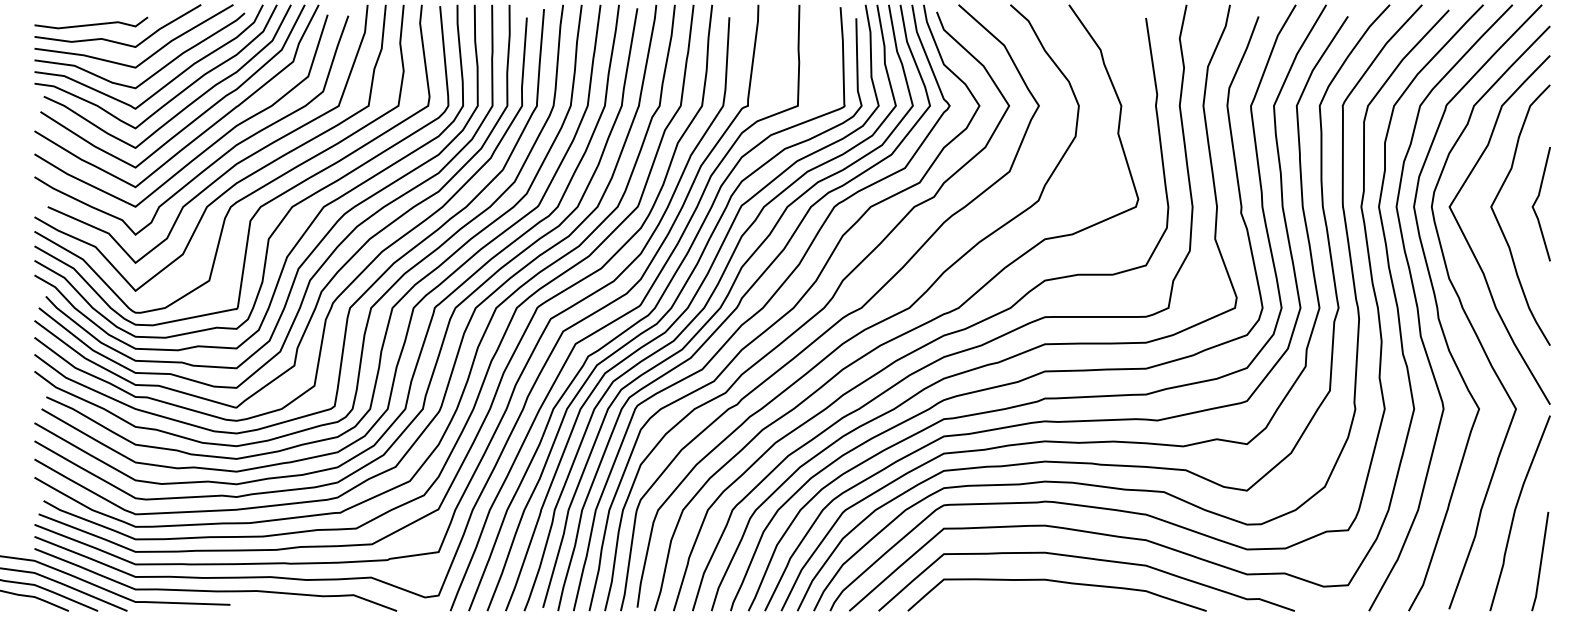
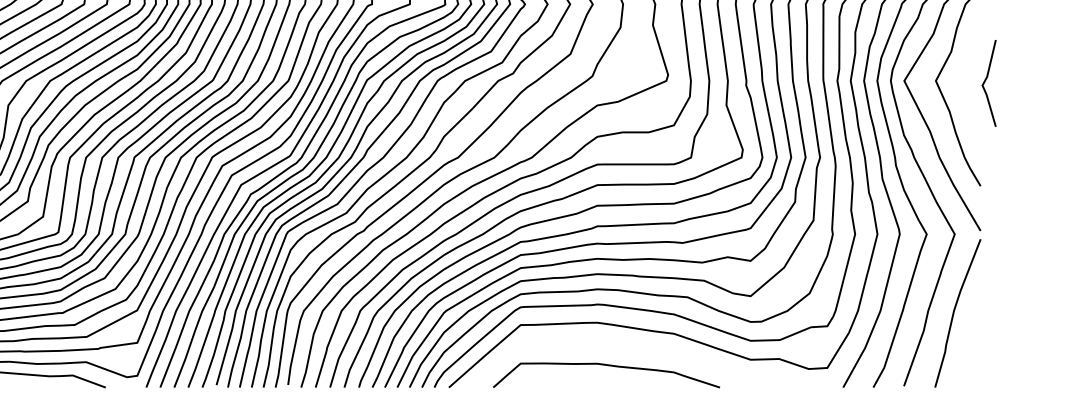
line: (1536, 202) -> (985, 82), moved
curve: (1087, 559) -> (629, 348), removed
line: (1540, 561) -> (973, 349), removed

